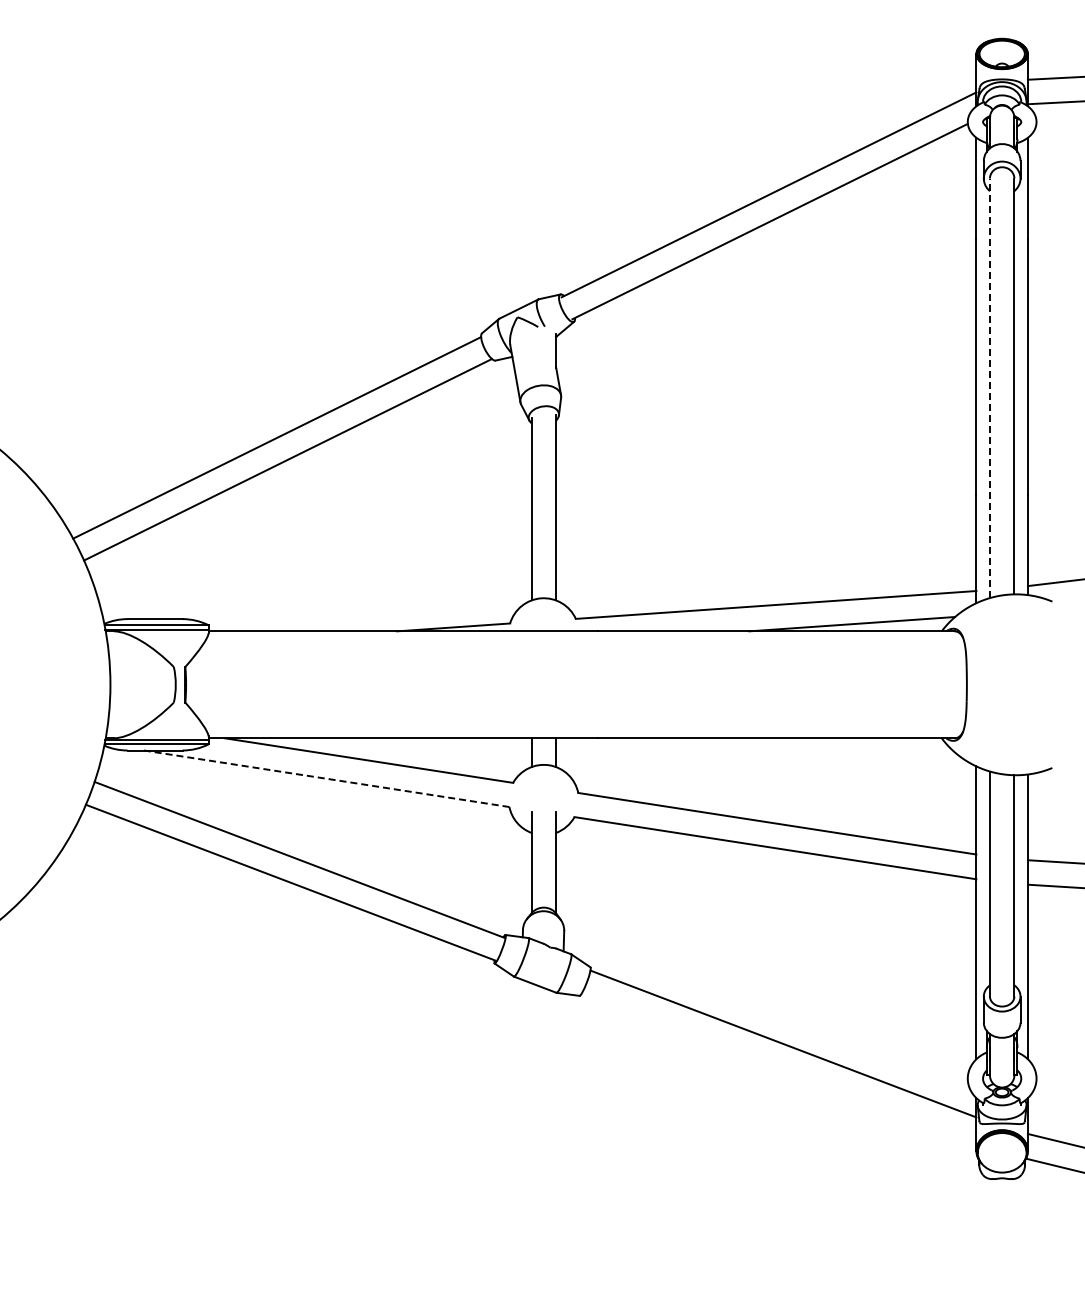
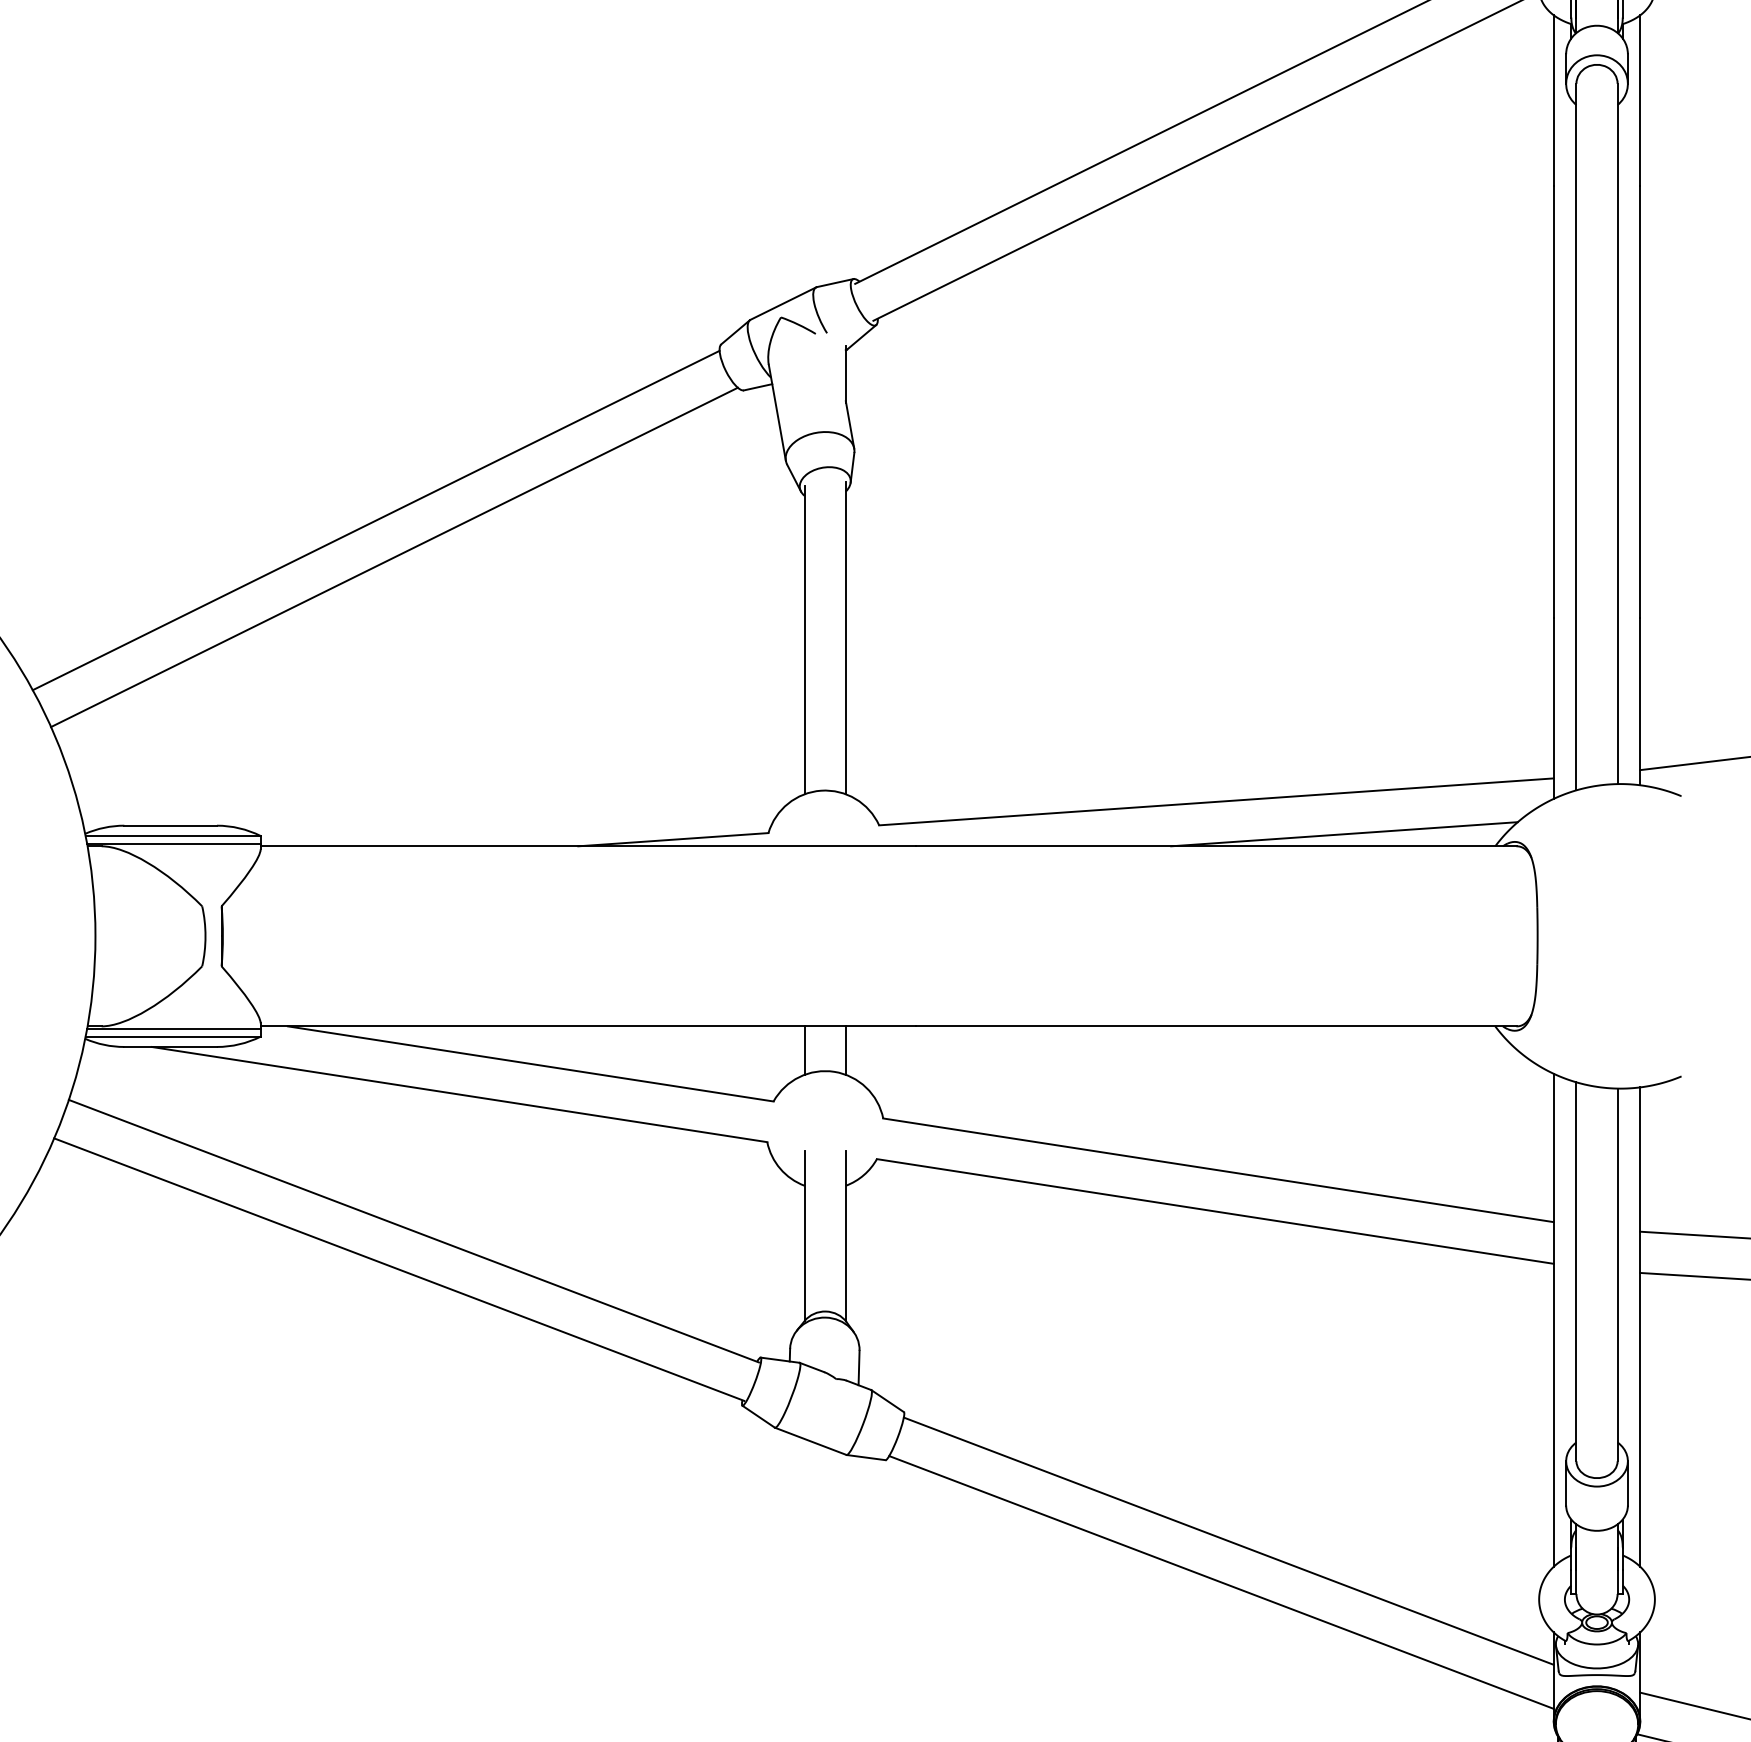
line: (989, 388) -> (1575, 437), dashed -> solid
line: (326, 778) -> (459, 1094), dashed -> solid
line: (778, 1068) -> (1220, 1582), added

